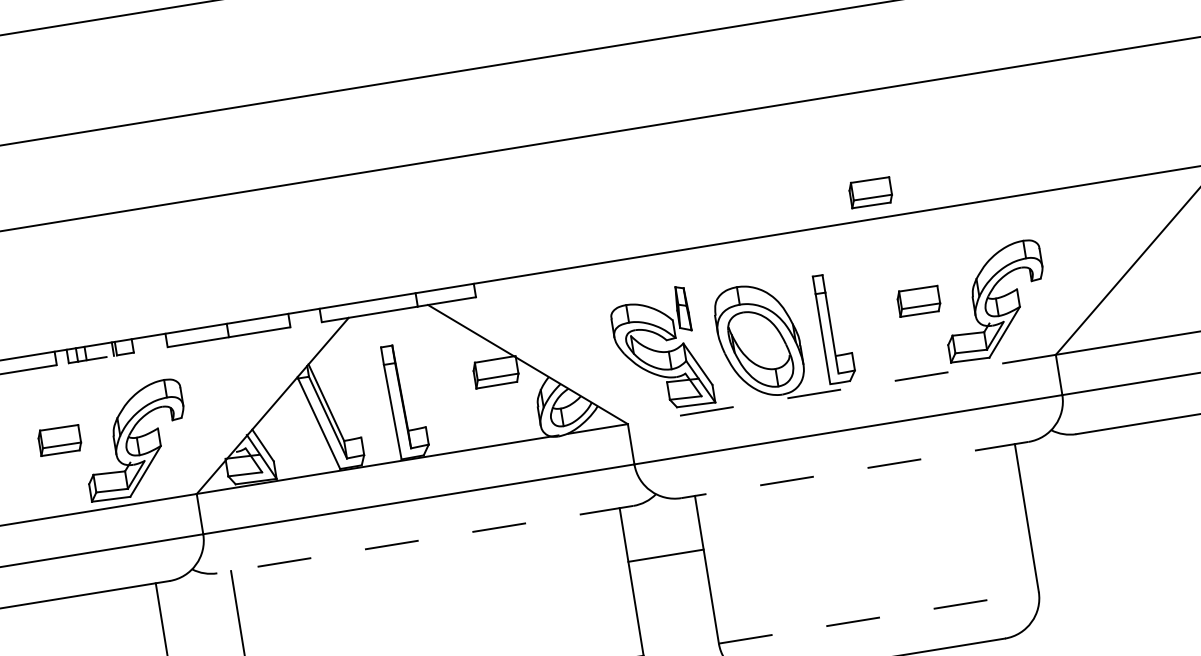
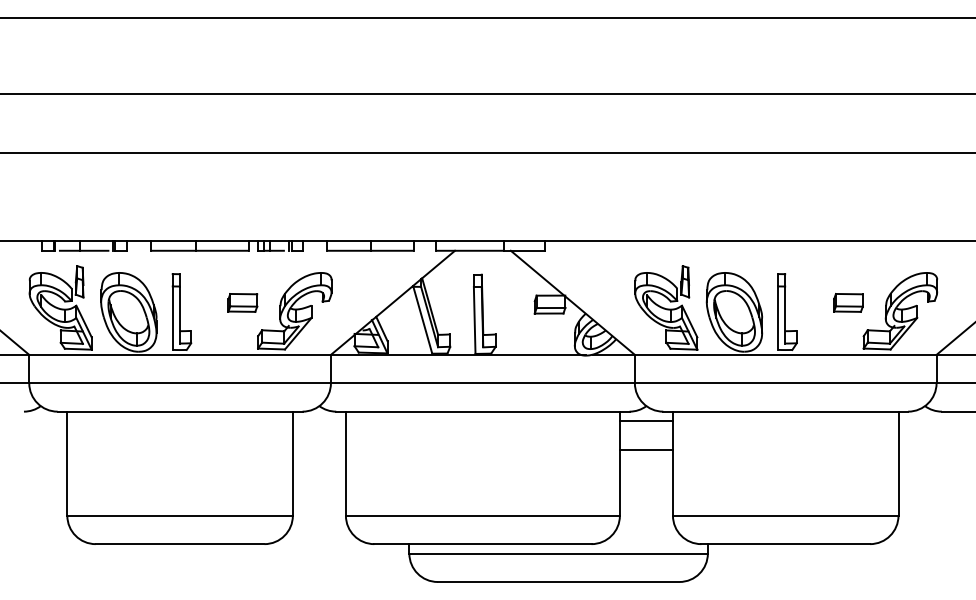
part: (870, 192) -> (827, 222), removed
line: (841, 389) -> (785, 354), dashed -> solid
line: (854, 469) -> (785, 411), dashed -> solid
line: (658, 516) -> (645, 421), added
line: (424, 539) -> (482, 411), dashed -> solid
line: (878, 617) -> (785, 515), dashed -> solid

